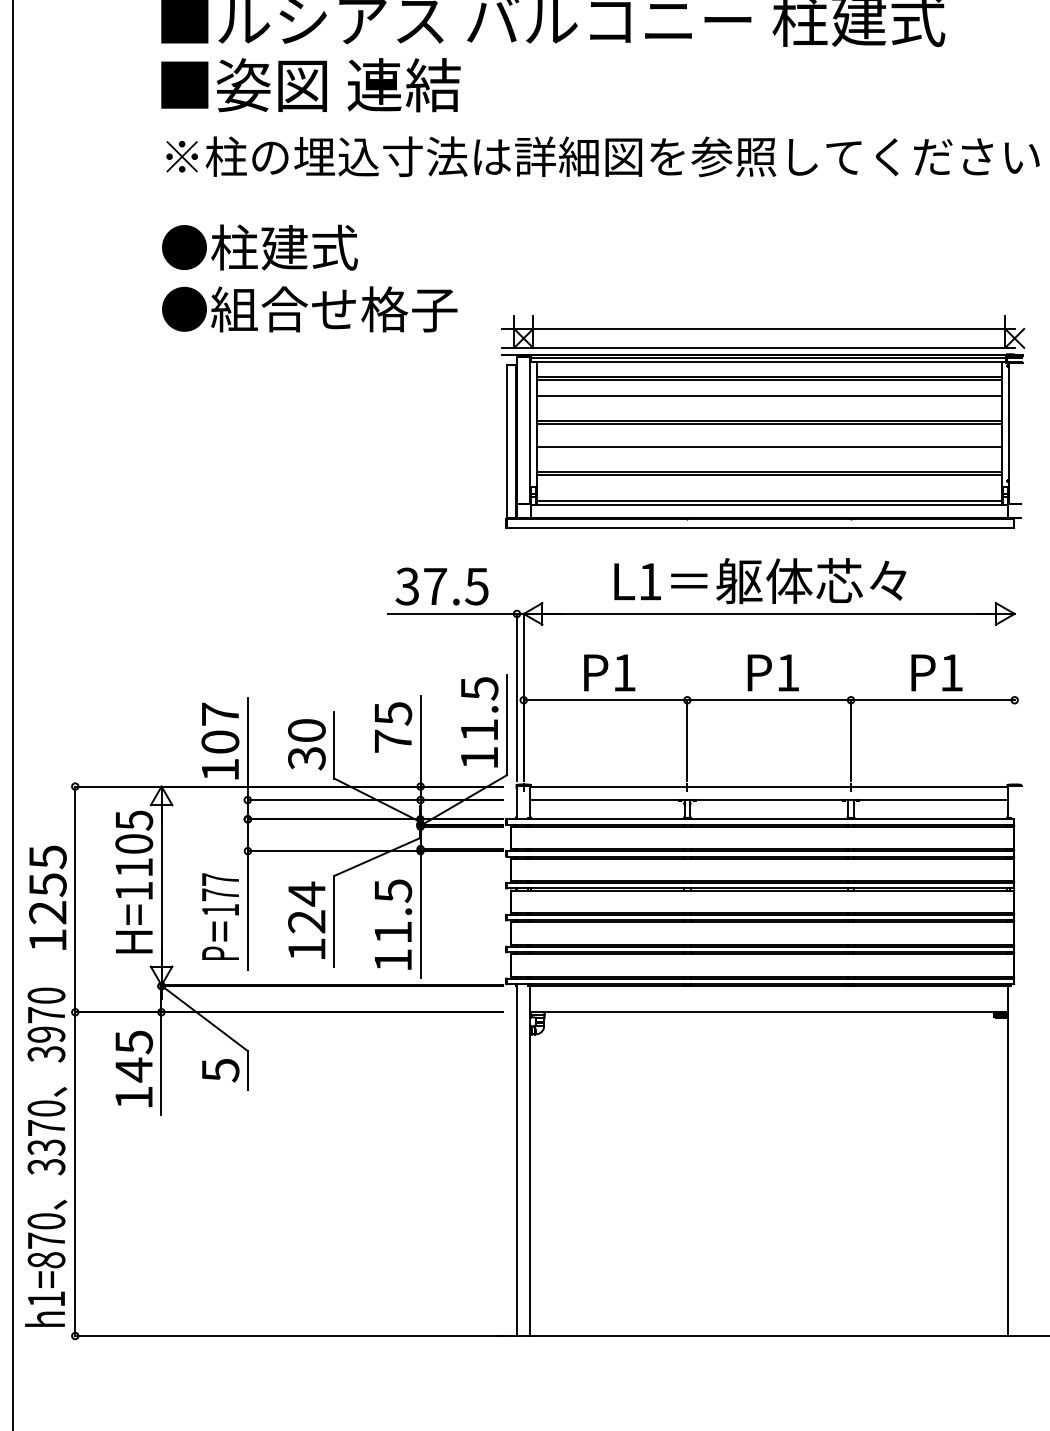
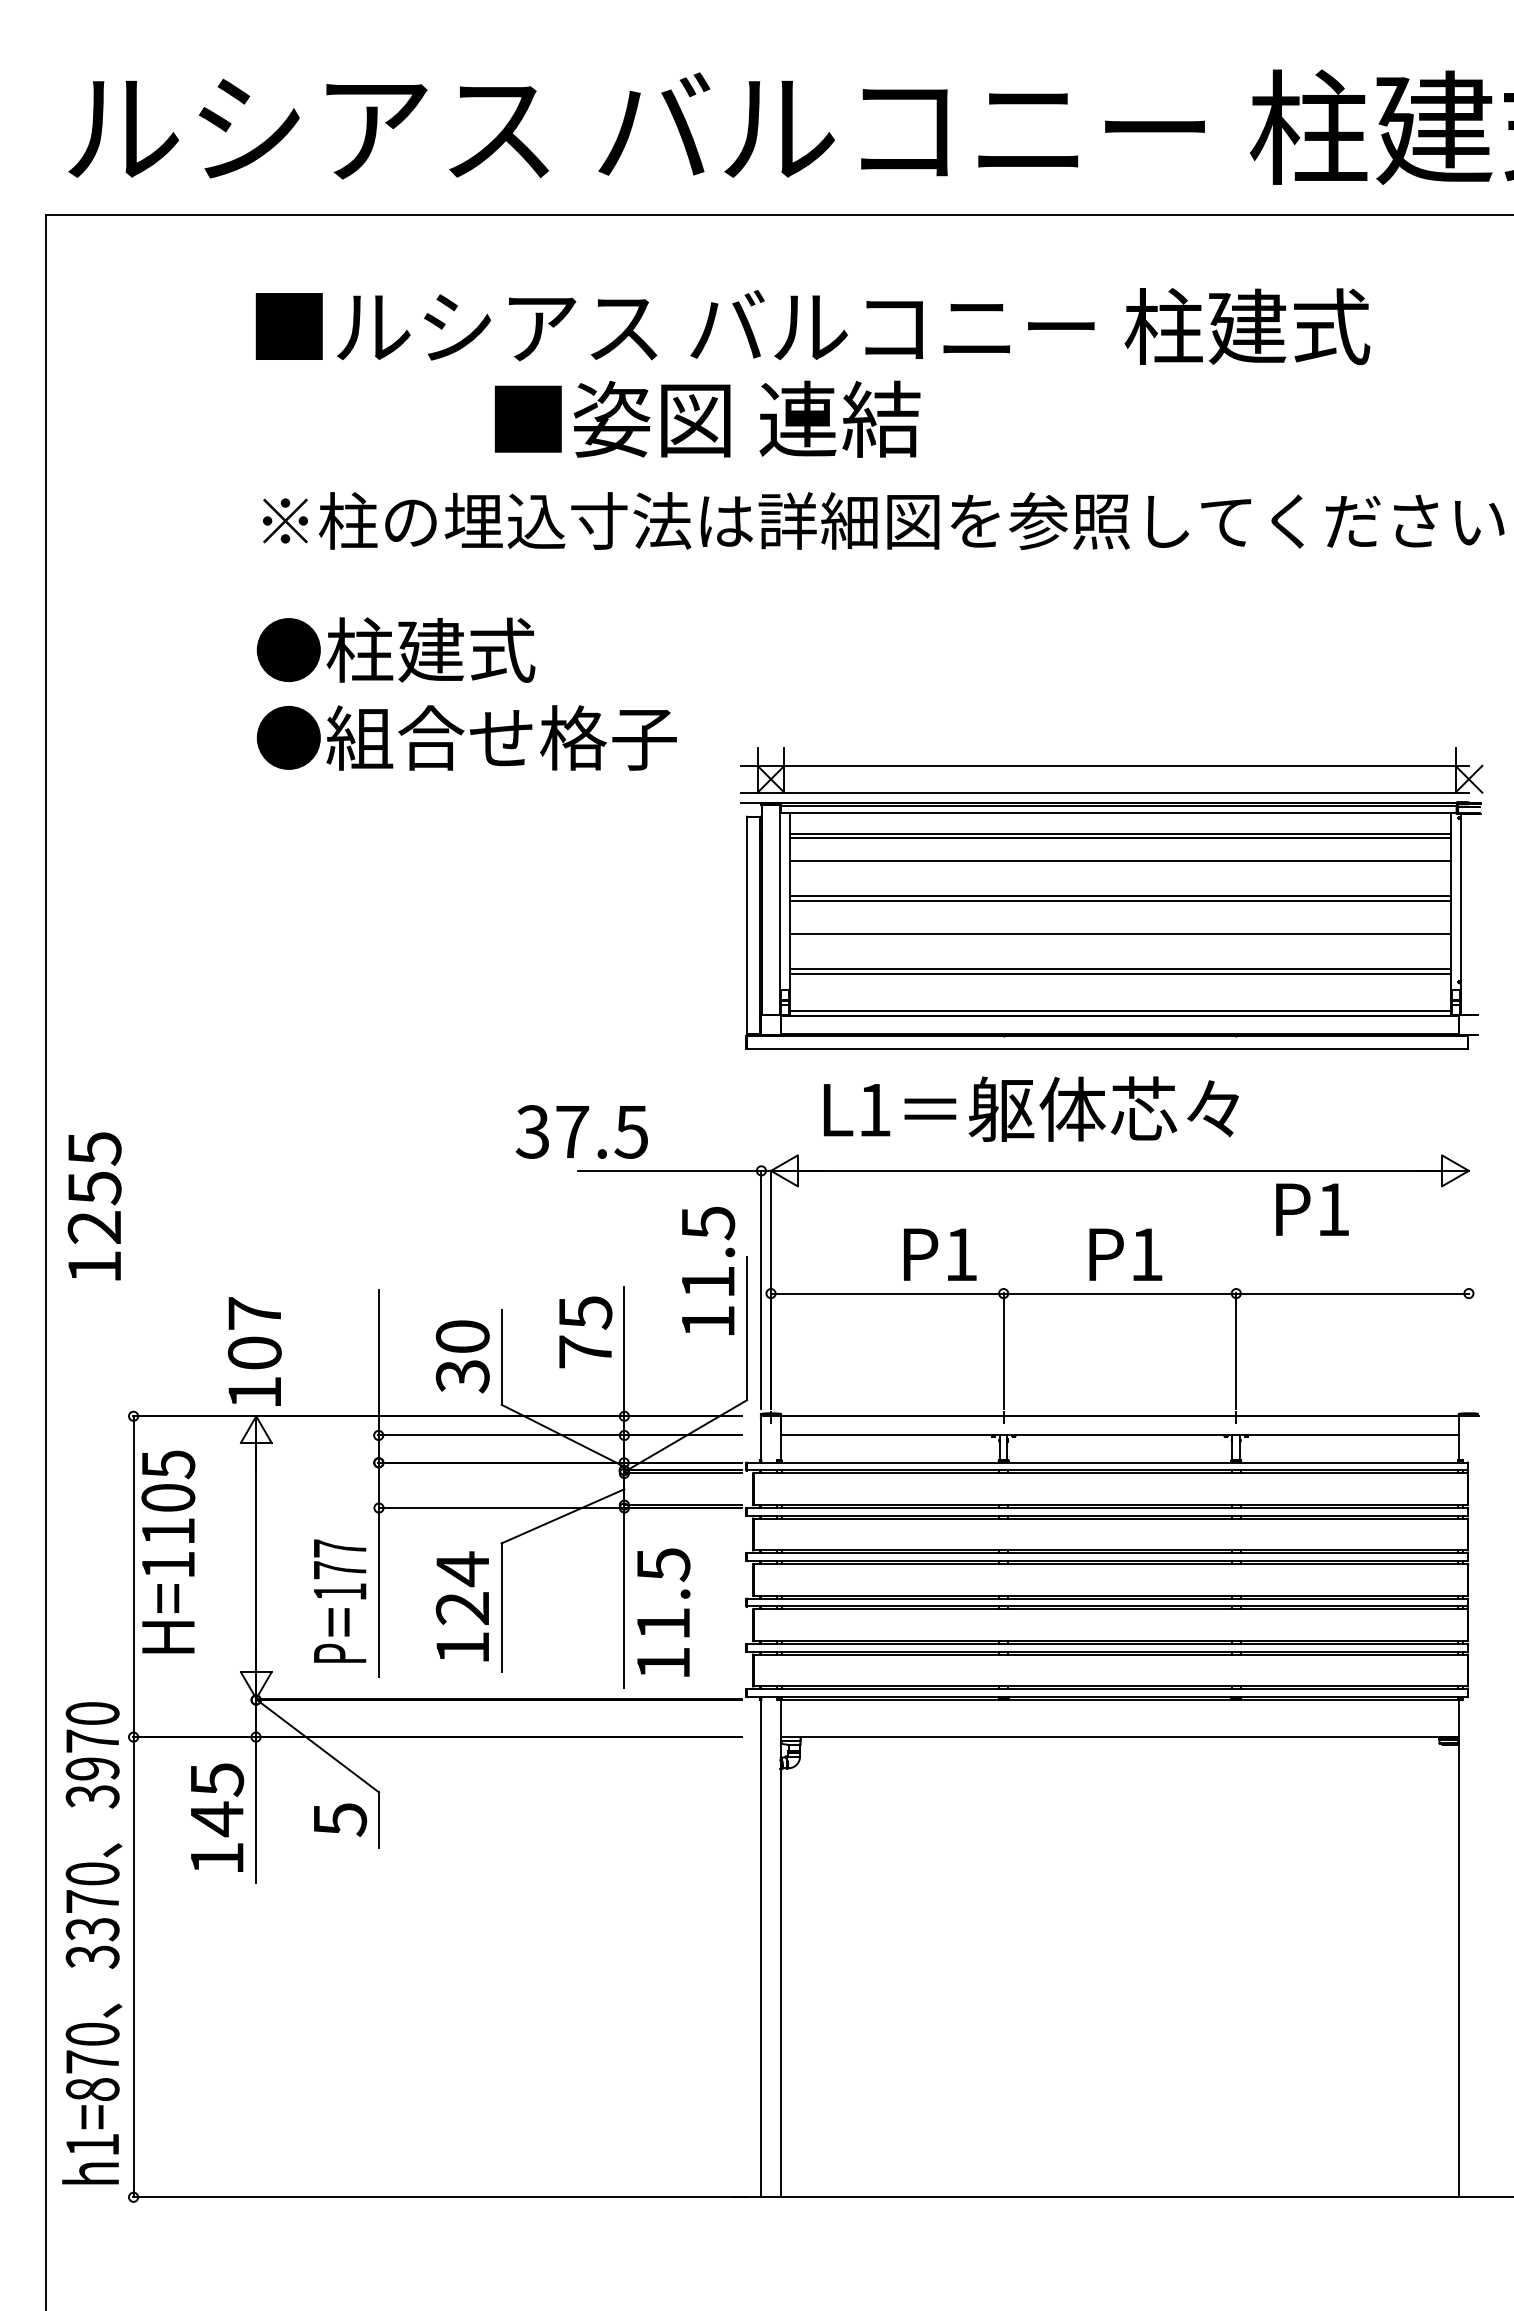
text: (310, 84) -> (707, 418), moved
text: (760, 580) -> (1031, 1108), moved
text: (441, 586) -> (581, 1131), moved
text: (609, 672) -> (940, 1254), moved
text: (937, 672) -> (1312, 1209), moved
text: (479, 722) -> (708, 1270), moved
text: (220, 741) -> (254, 1351), moved
text: (134, 881) -> (168, 1551), moved
text: (47, 897) -> (94, 1206), moved
text: (393, 924) -> (663, 1612), moved

